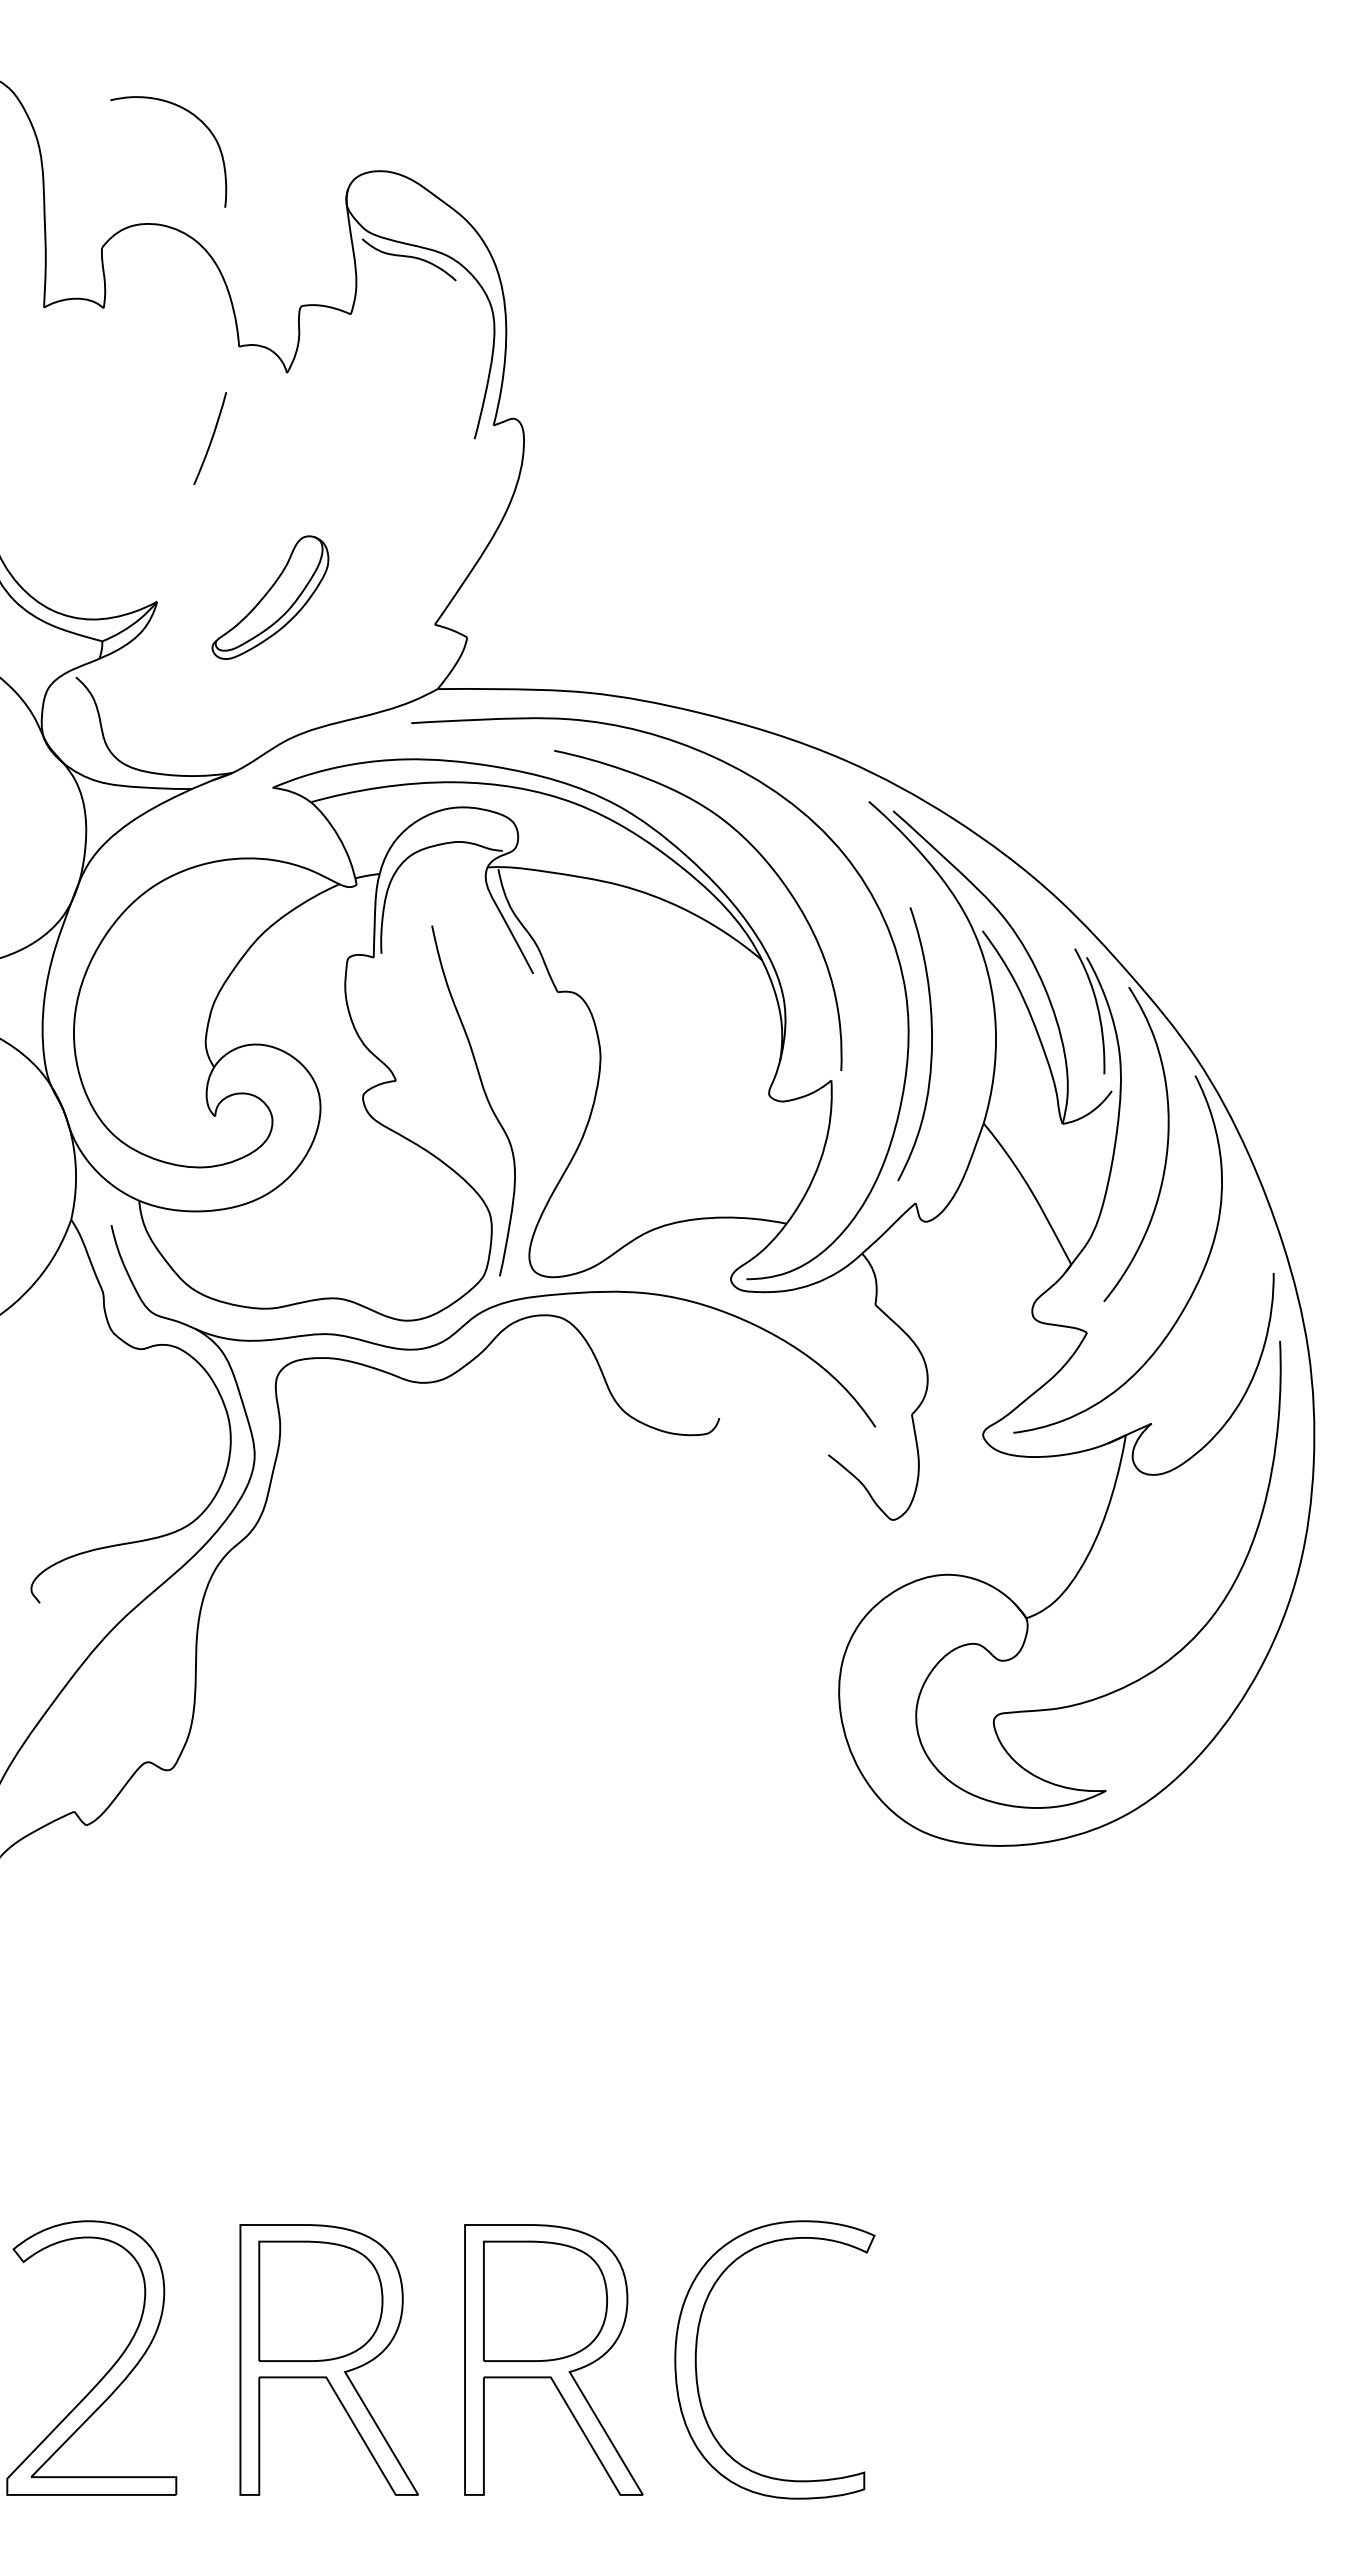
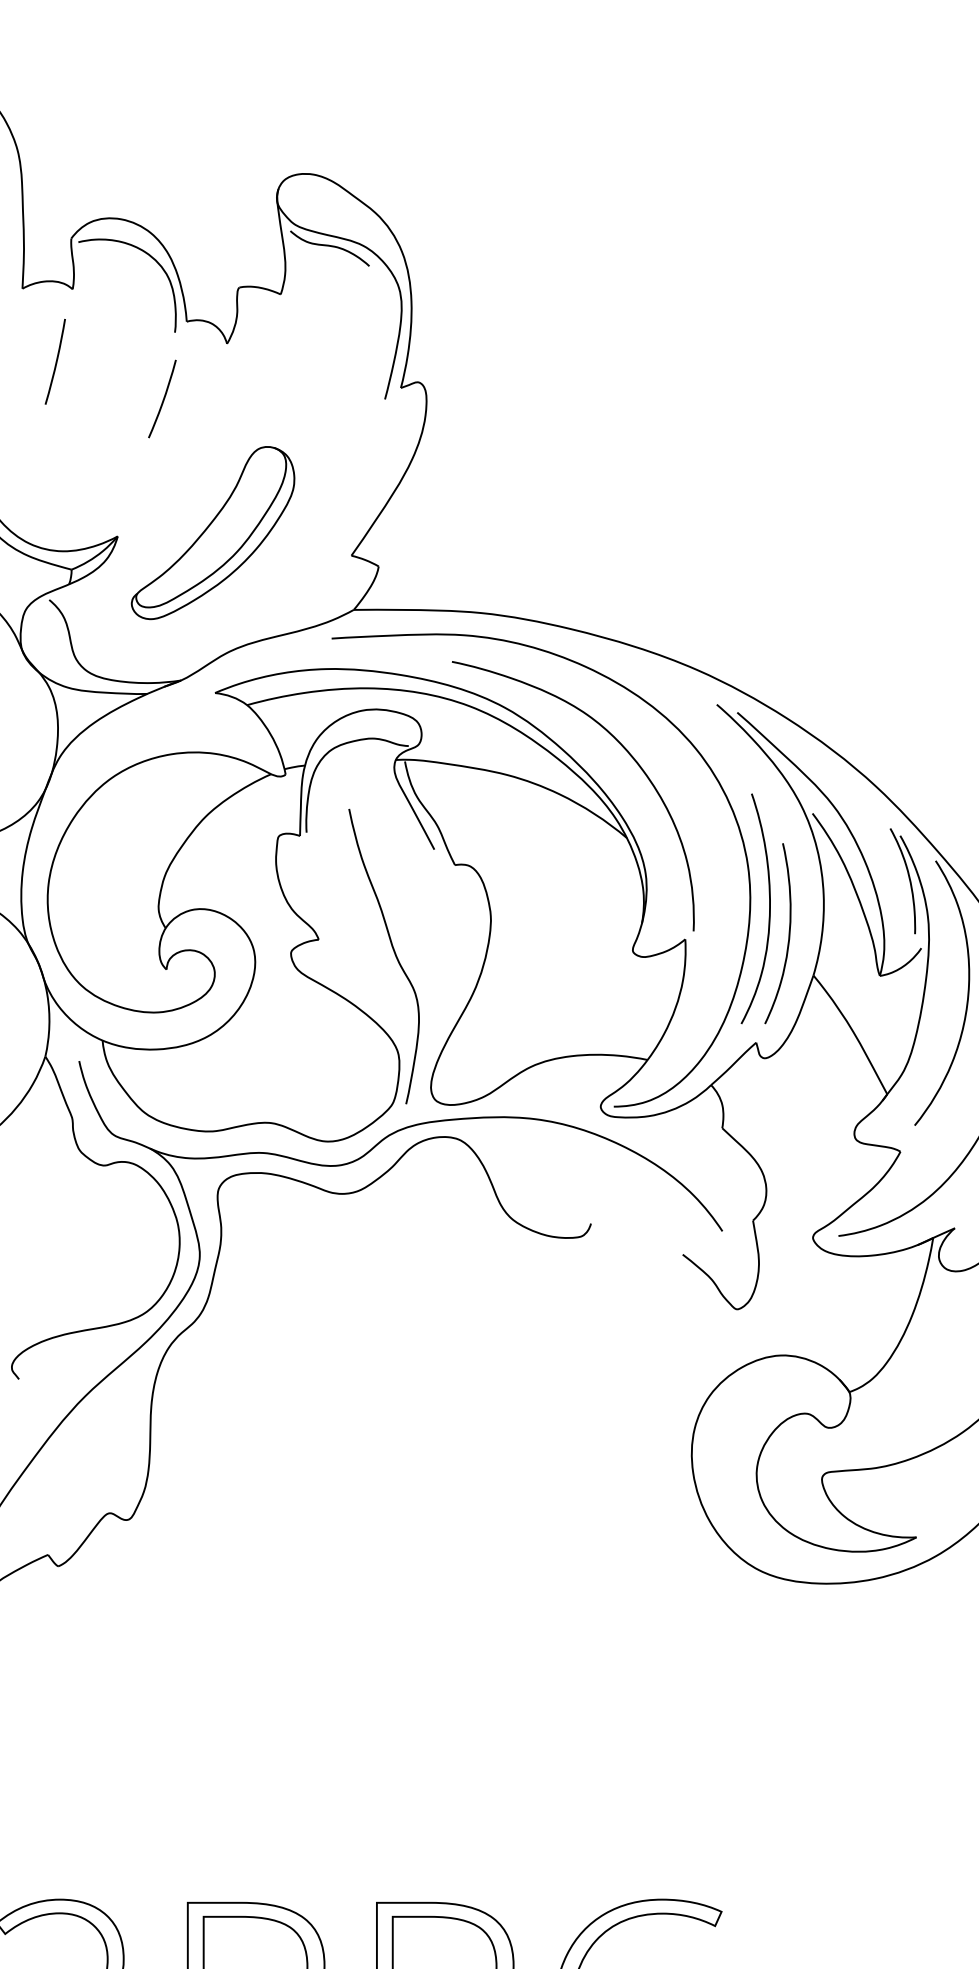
curve: (197, 119) -> (151, 258), moved
curve: (83, 394) -> (55, 361), added
part: (270, 597) -> (213, 532), size x1.67
curve: (954, 1073) -> (788, 933), added

